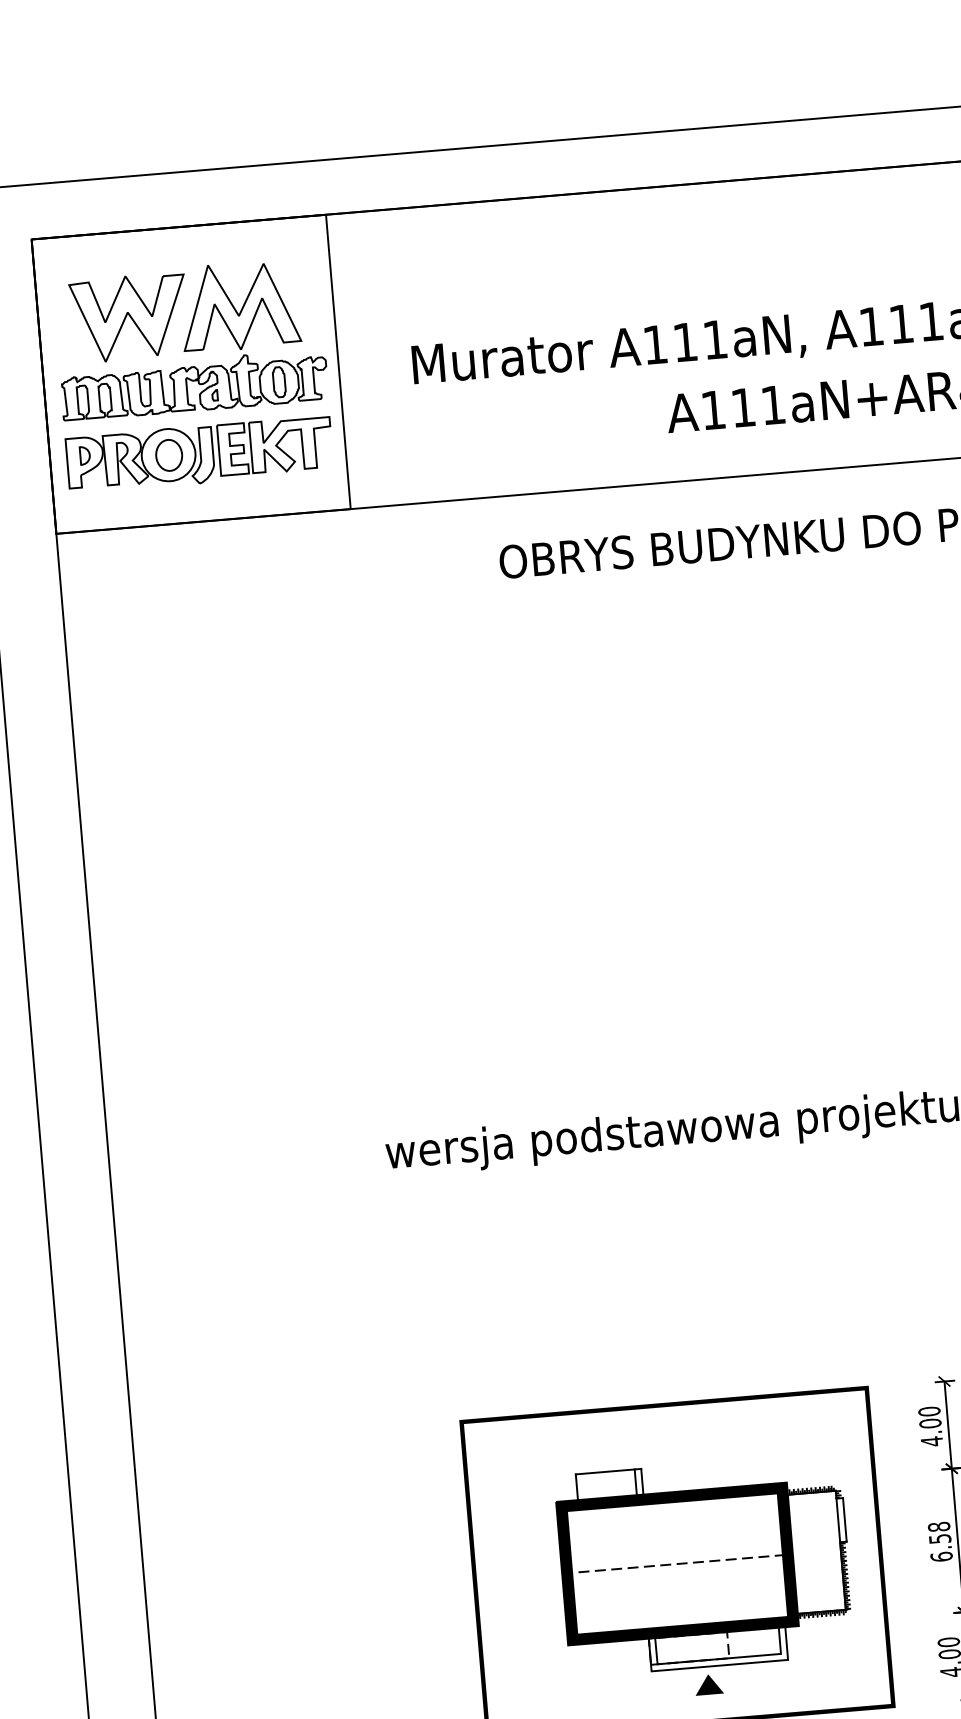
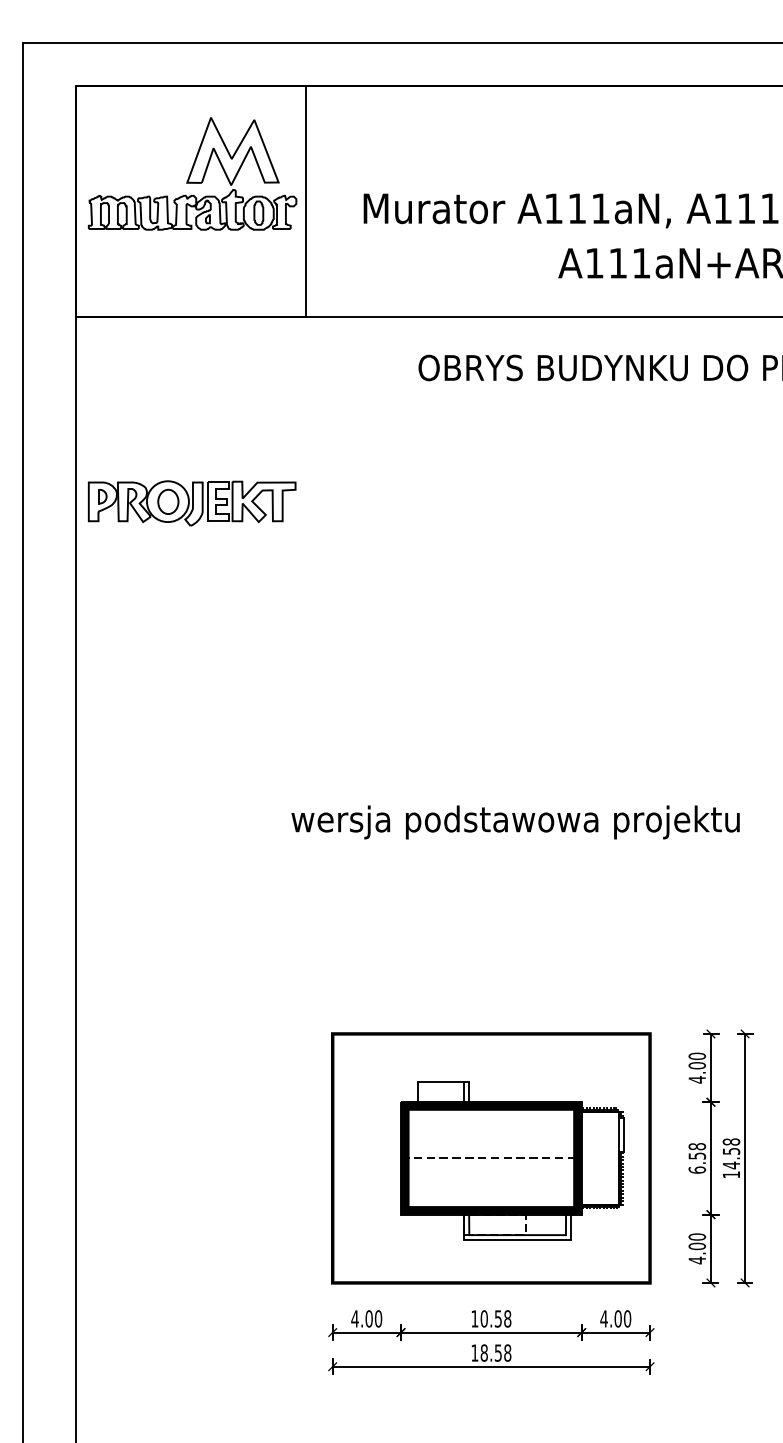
part: (129, 318) -> (146, 153), removed
part: (198, 454) -> (191, 503), moved
fill: (708, 1684) -> (507, 1254), removed

